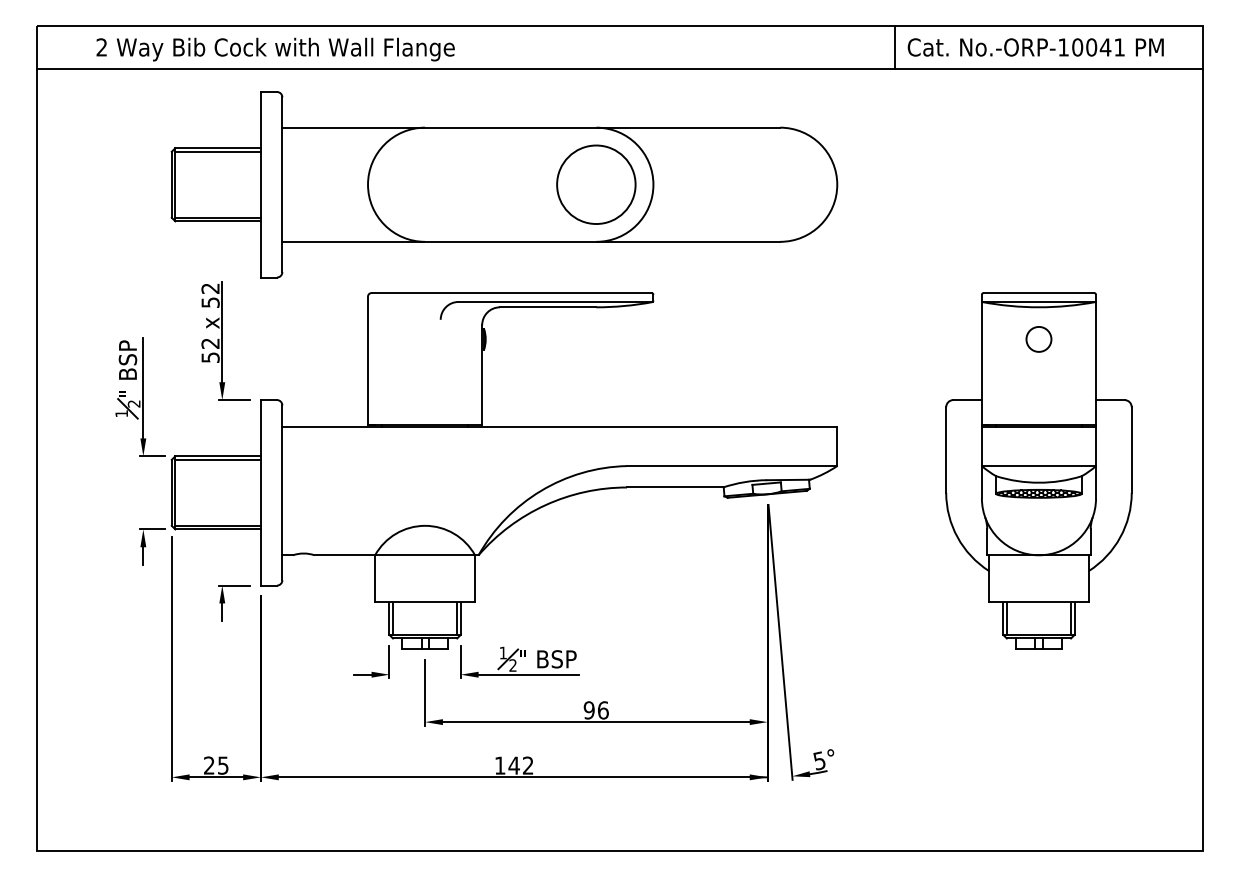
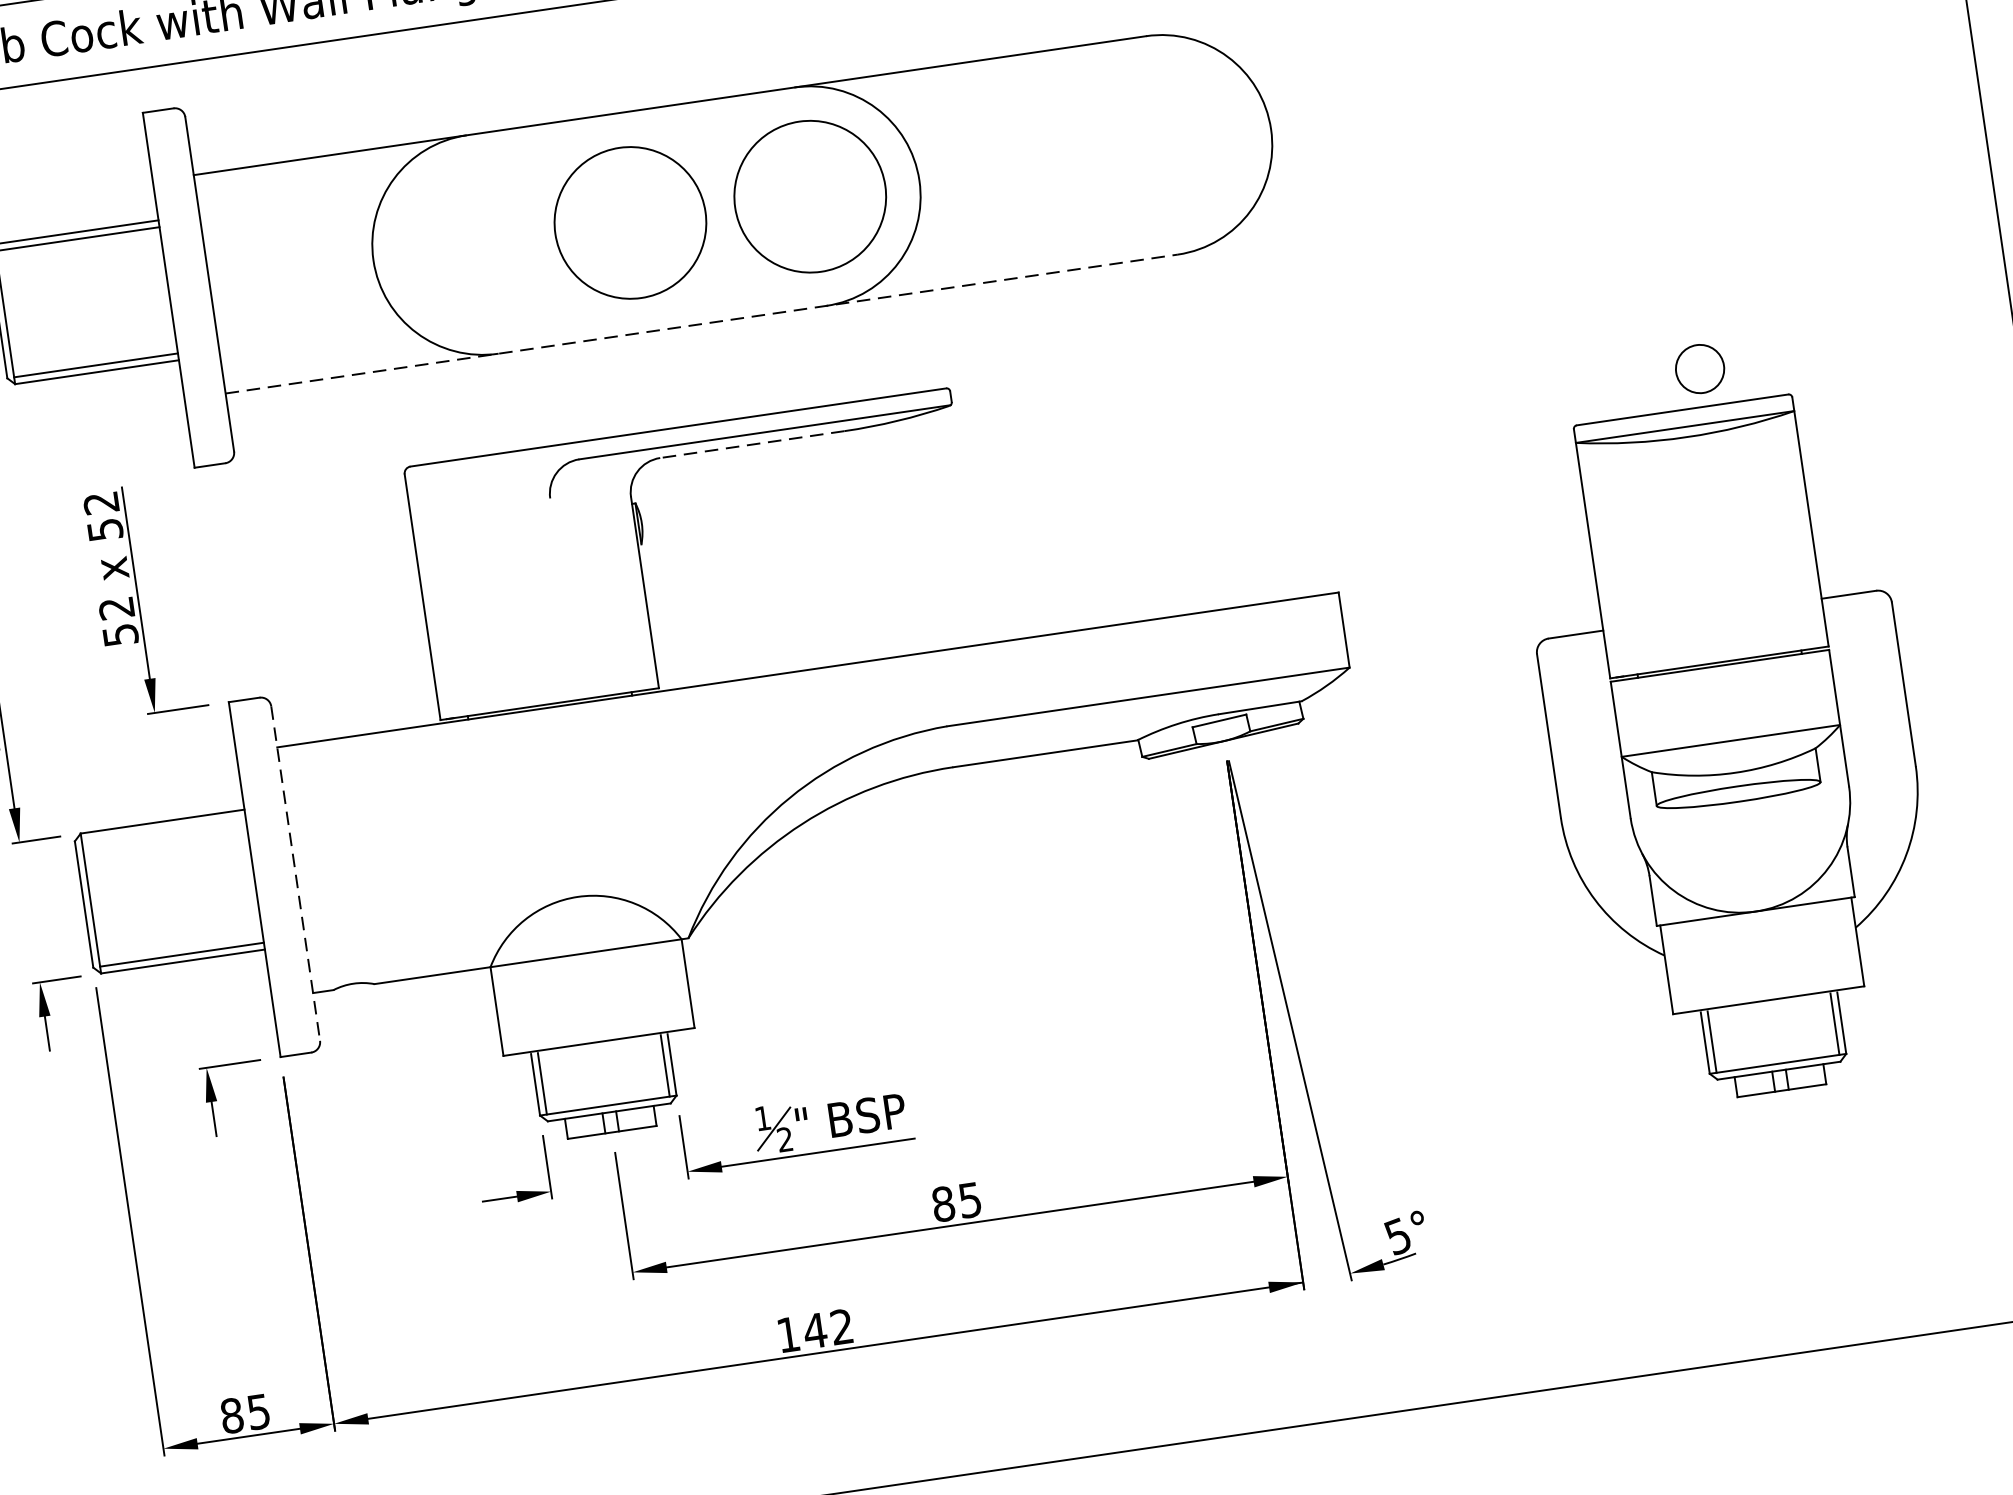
circle: (502, 184) -> (630, 222), added
line: (531, 241) -> (702, 323), solid -> dashed
line: (547, 307) -> (751, 445), solid -> dashed
line: (217, 459) -> (162, 827), removed
part: (1038, 470) -> (1731, 749), moved
line: (282, 493) -> (296, 874), solid -> dashed
text: (595, 710) -> (955, 1202), 96 -> 85
text: (208, 765) -> (230, 1415), 25 -> 85

